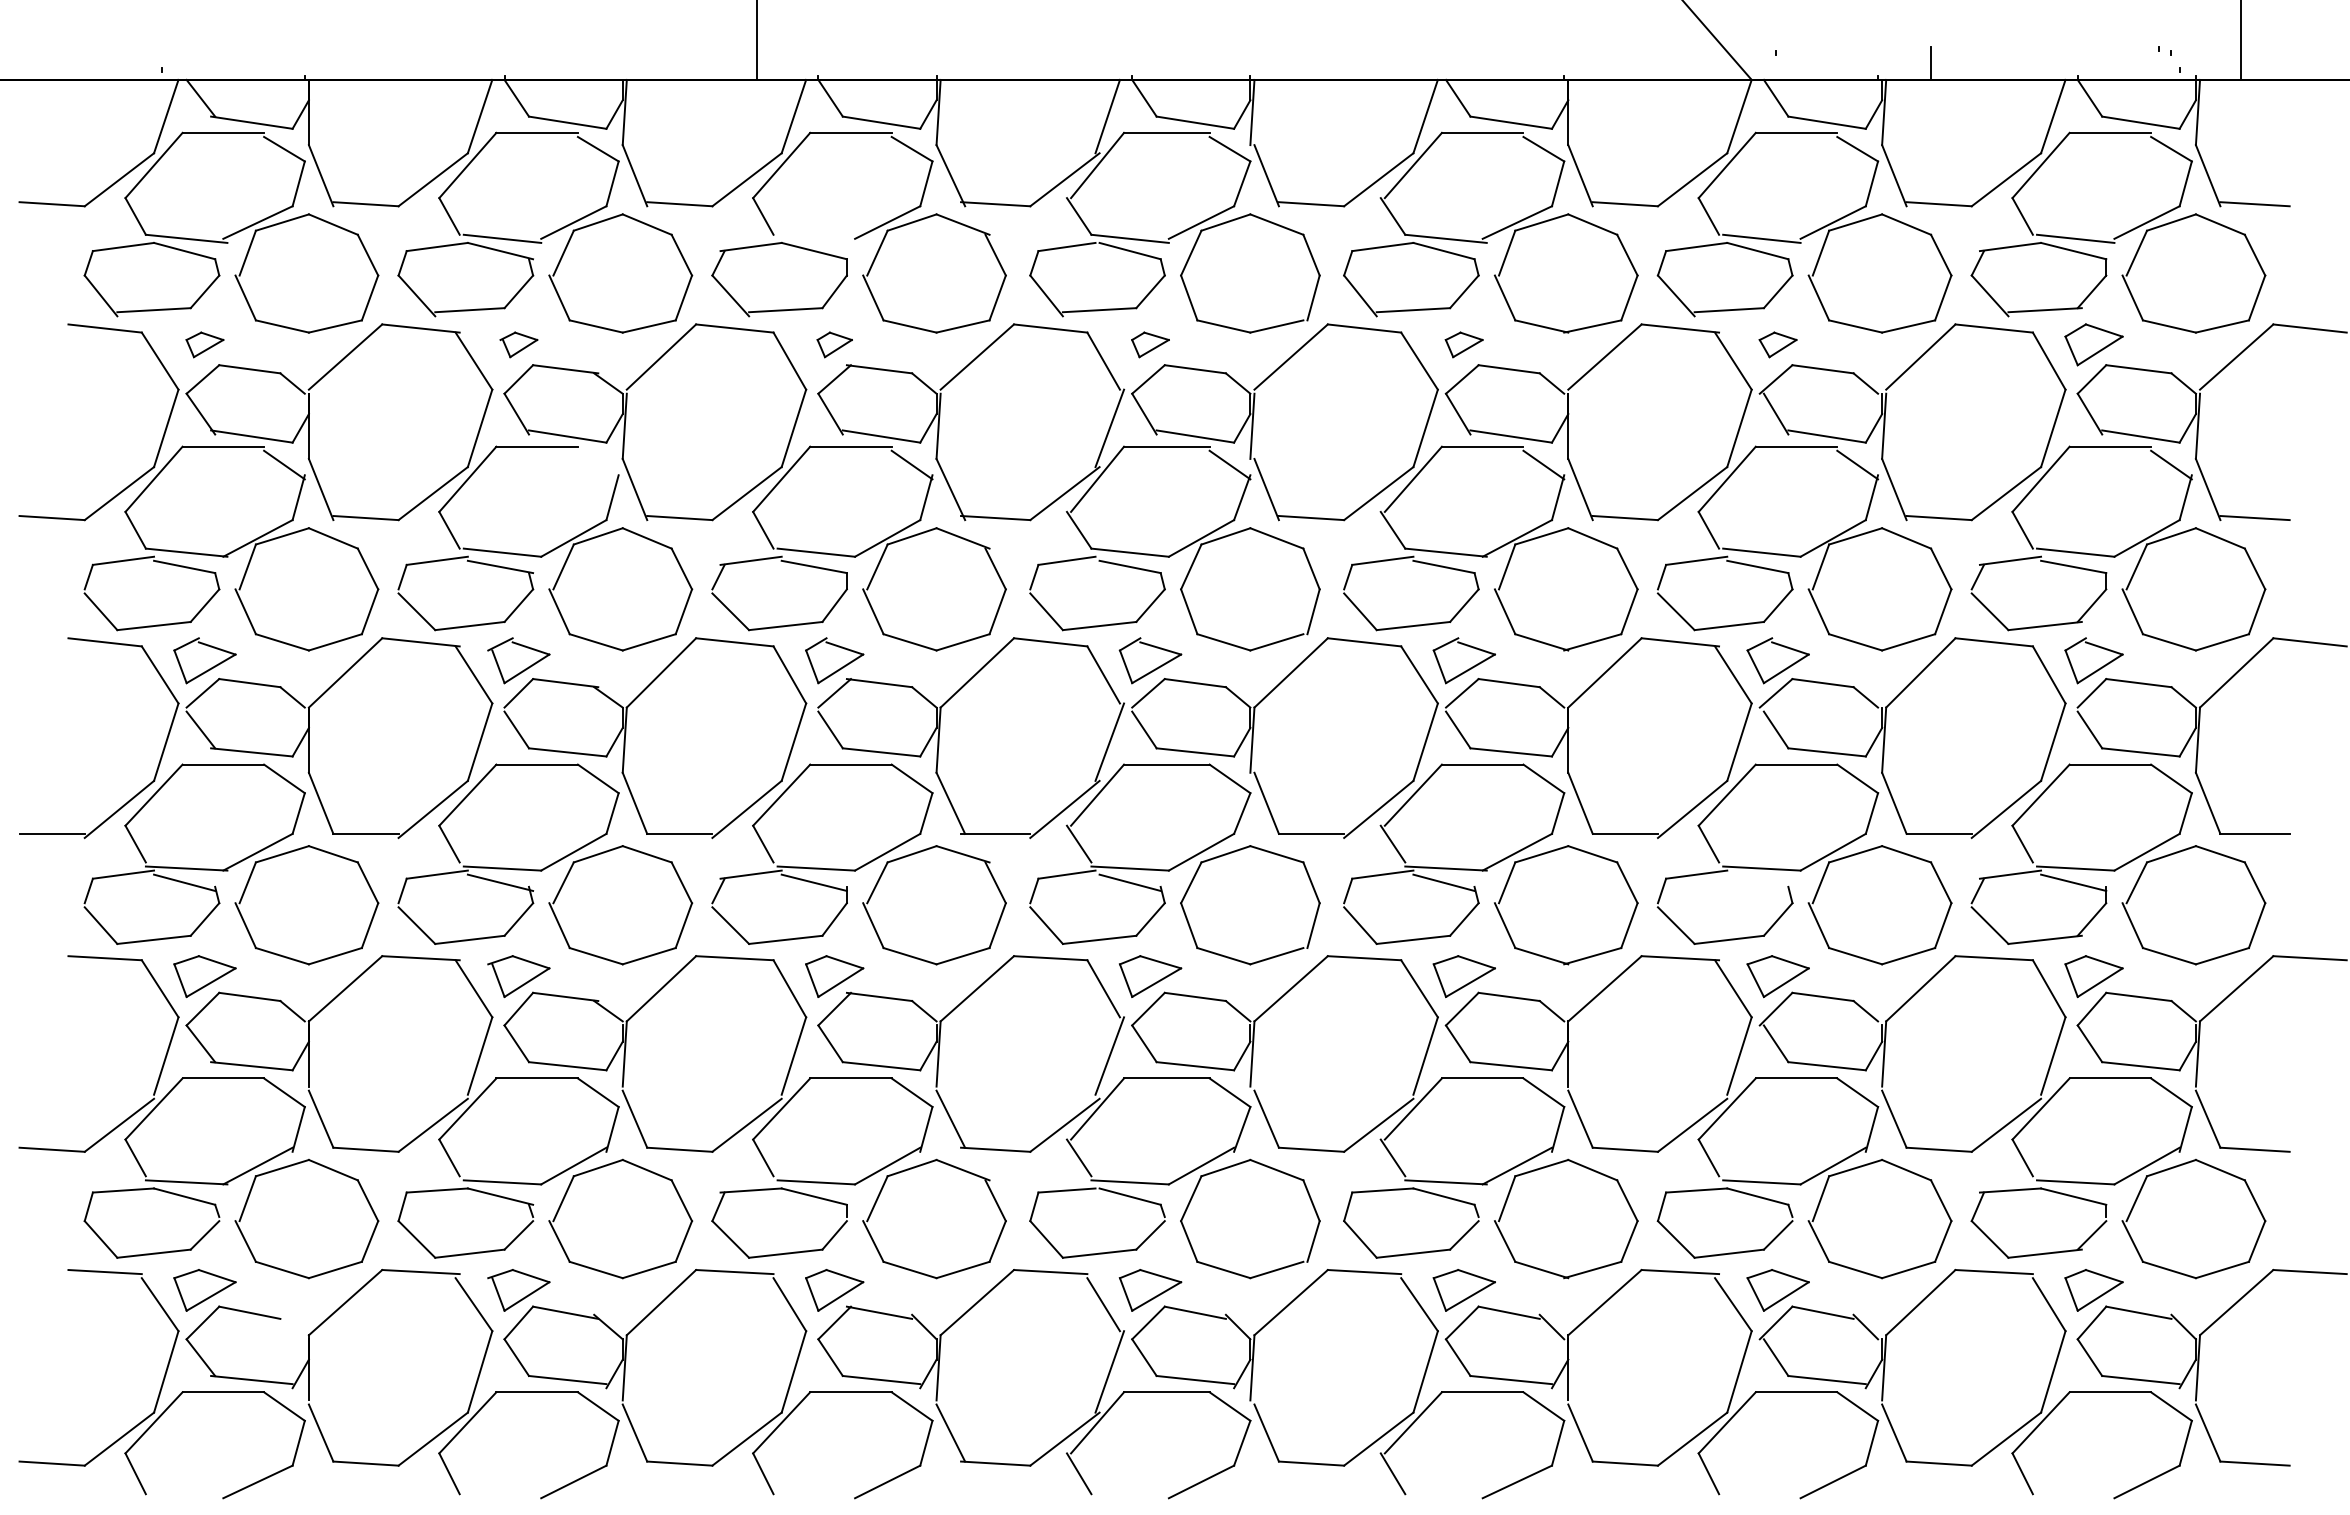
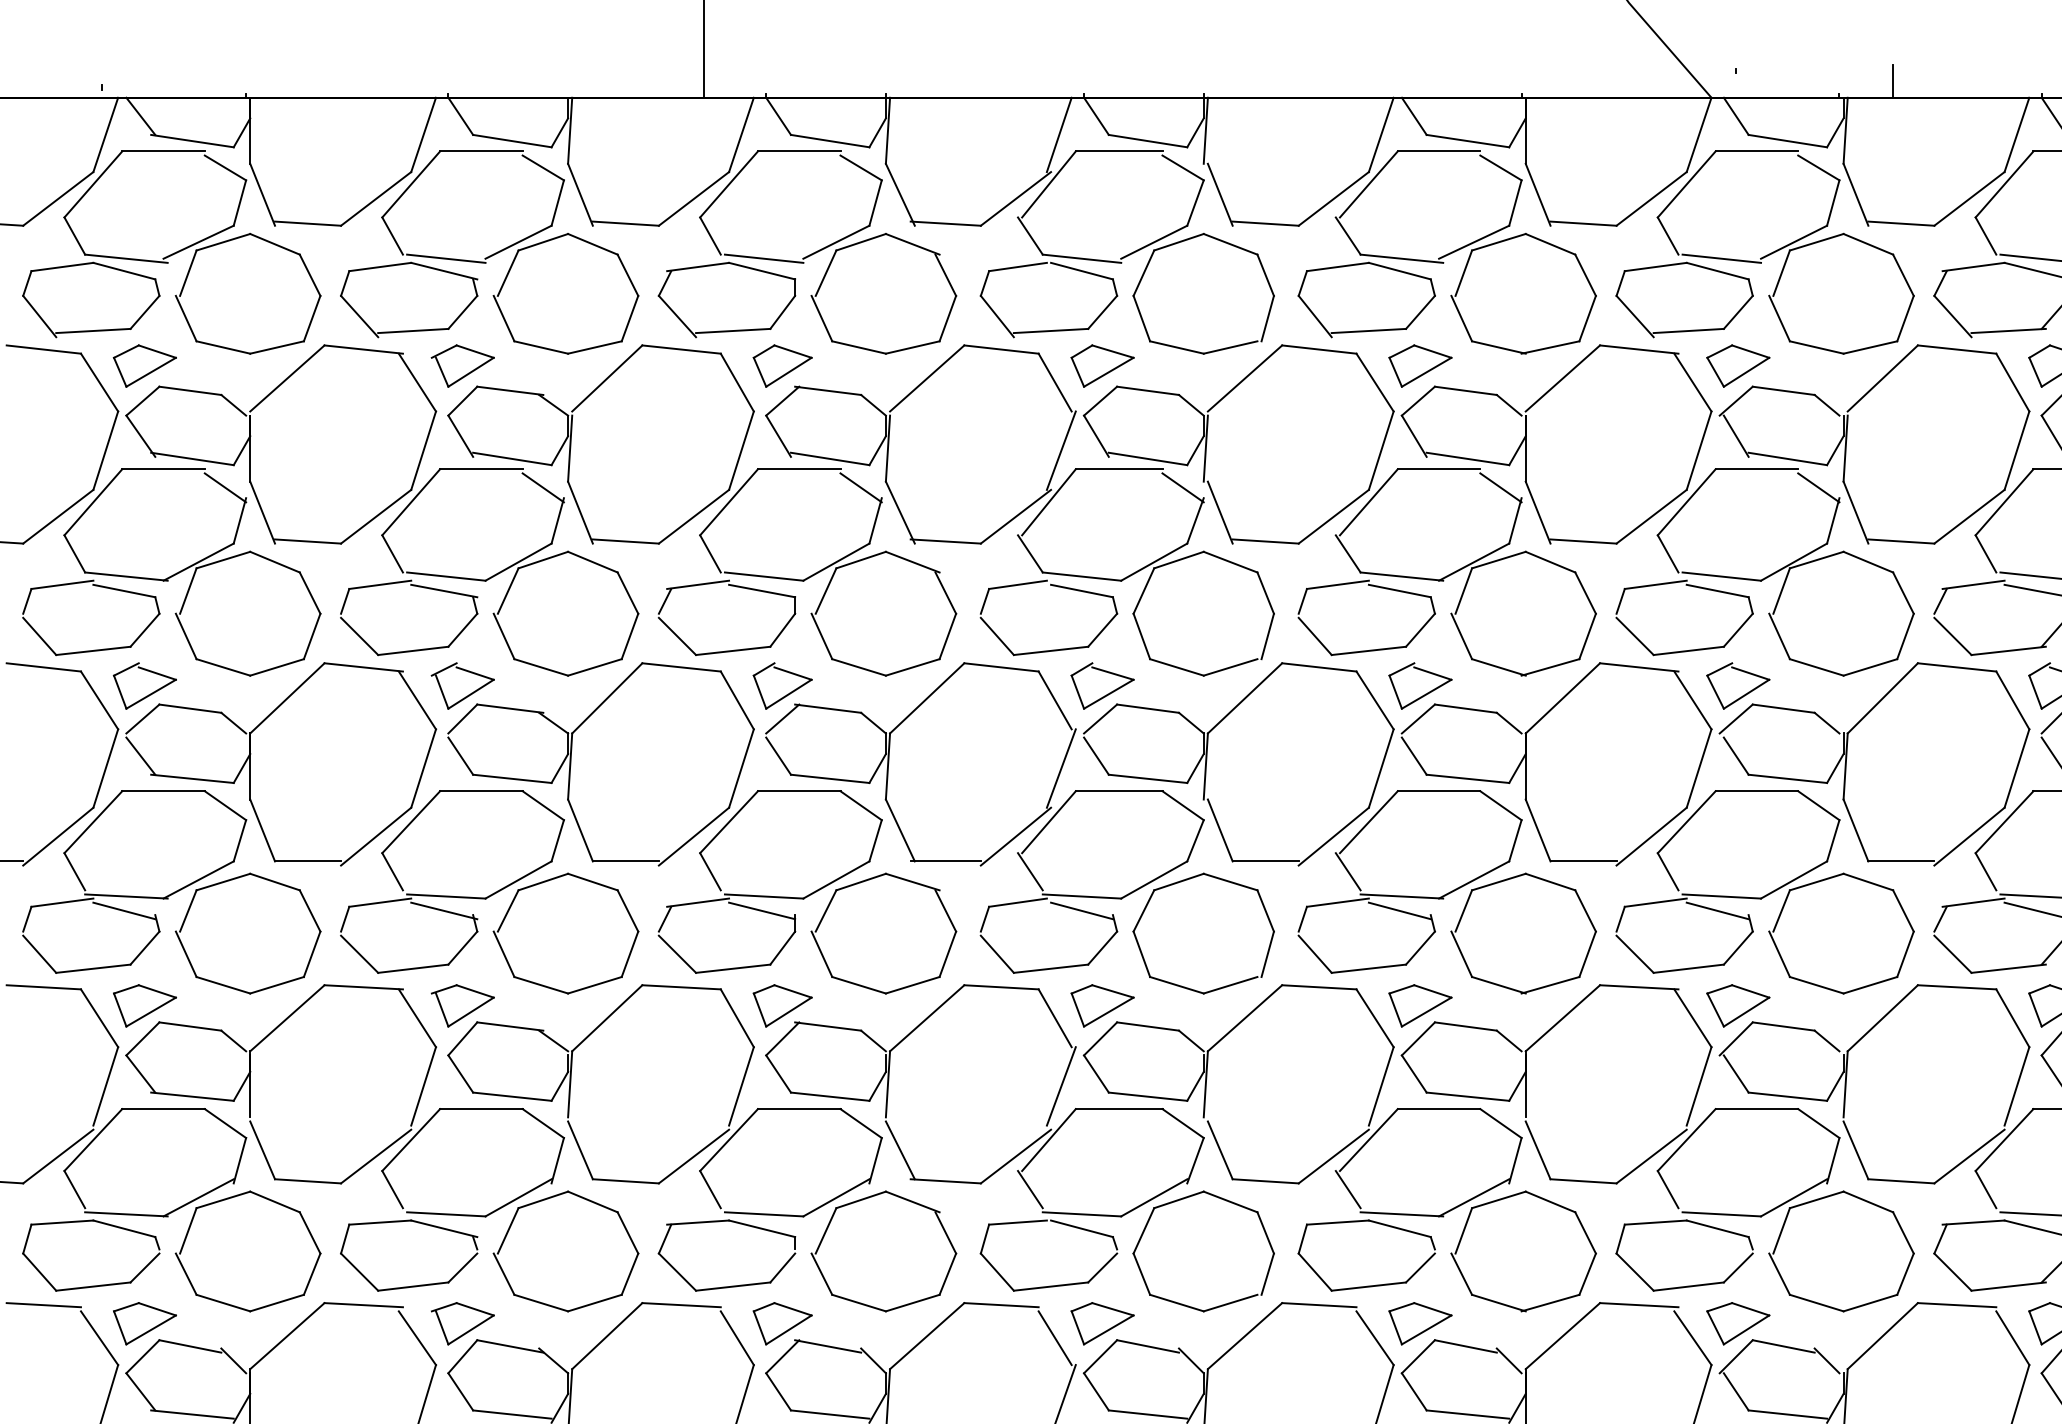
line: (816, 238) -> (764, 258), added
part: (204, 344) -> (144, 365), size x1.67
part: (518, 344) -> (462, 365), size x1.67
part: (834, 344) -> (782, 365), size x1.67
part: (1150, 344) -> (1102, 365), size x1.67
part: (1463, 344) -> (1419, 365), size x1.67
part: (1777, 344) -> (1737, 365), size x1.67
line: (597, 464) -> (542, 487), added
line: (1757, 882) -> (1717, 910), added
line: (292, 1326) -> (233, 1360), added

